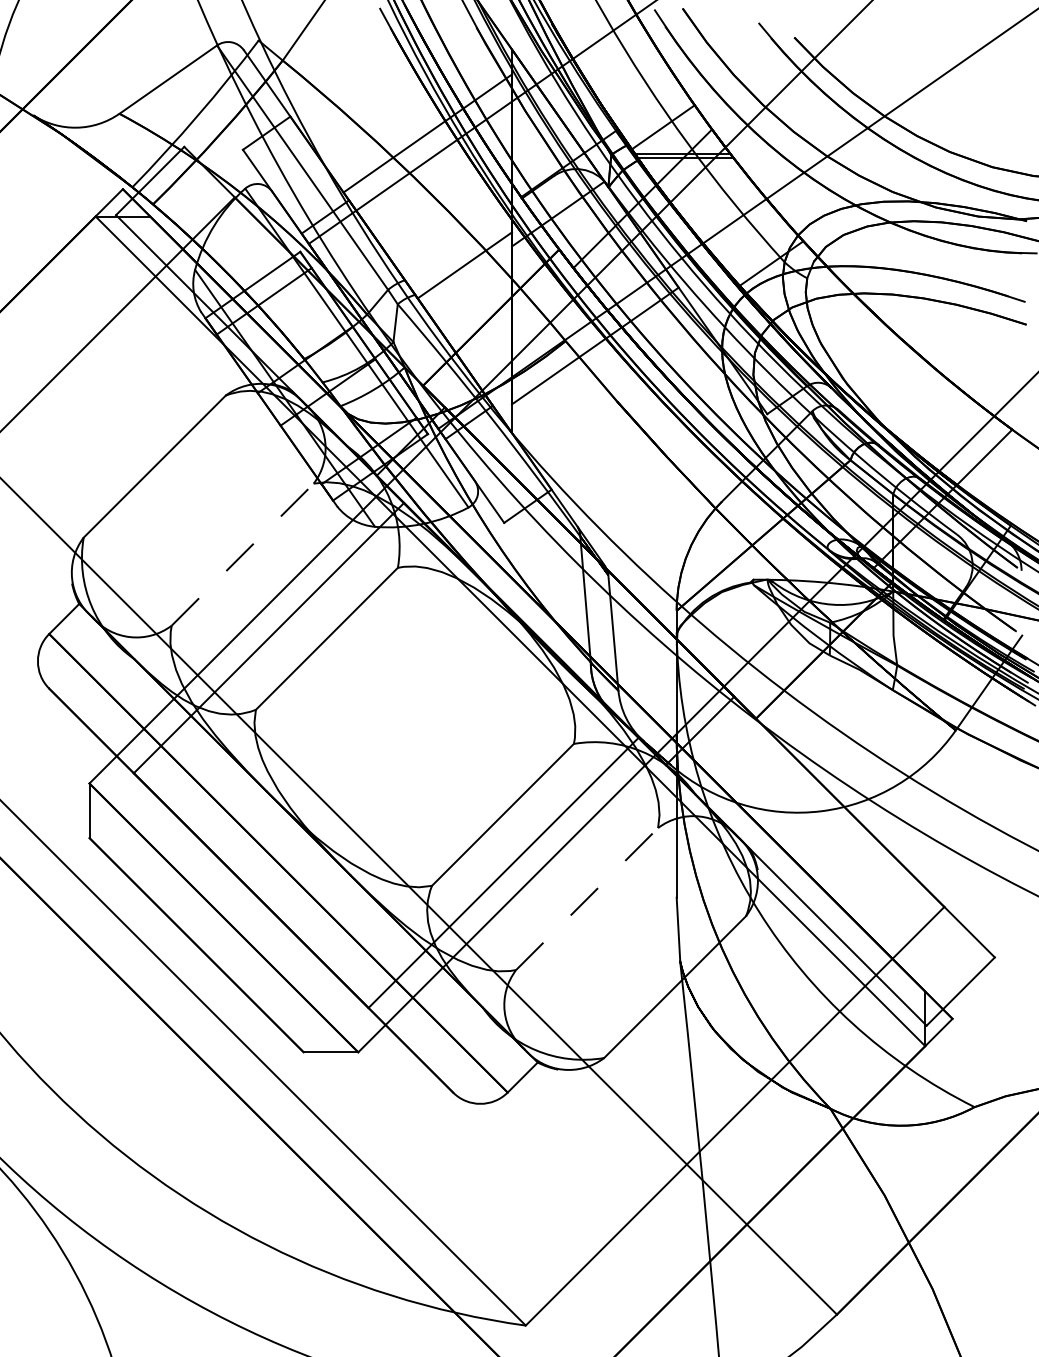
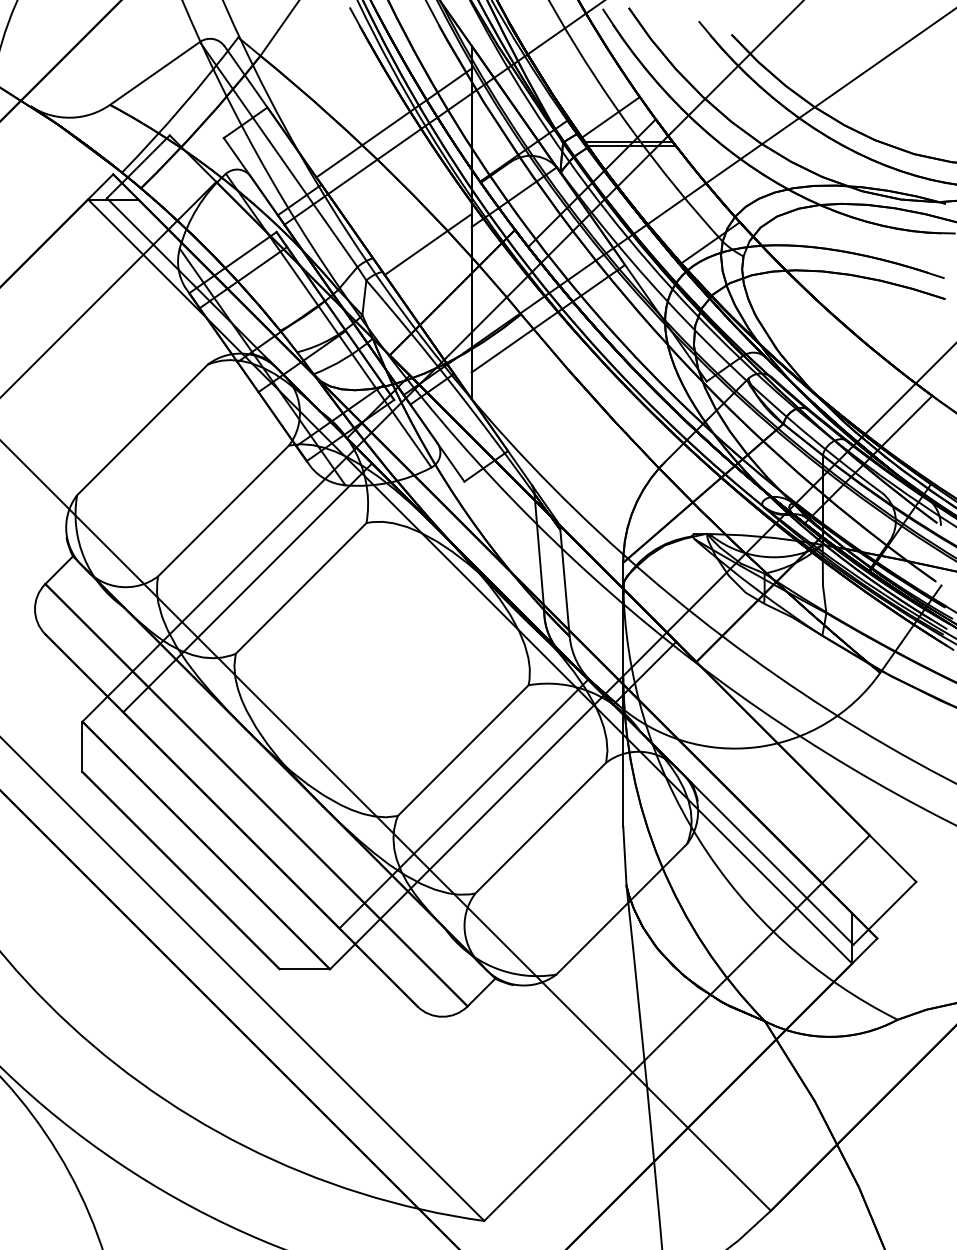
line: (242, 554) -> (223, 510), dashed -> solid
line: (587, 898) -> (541, 827), dashed -> solid

